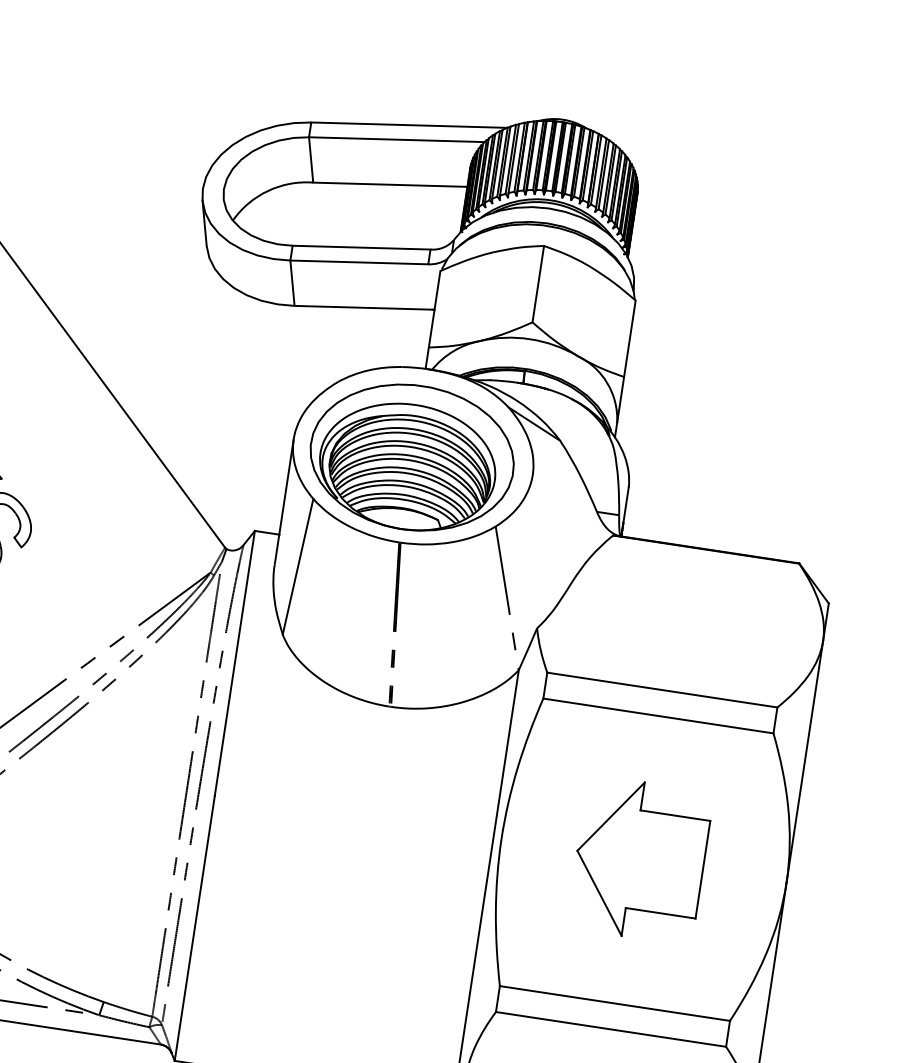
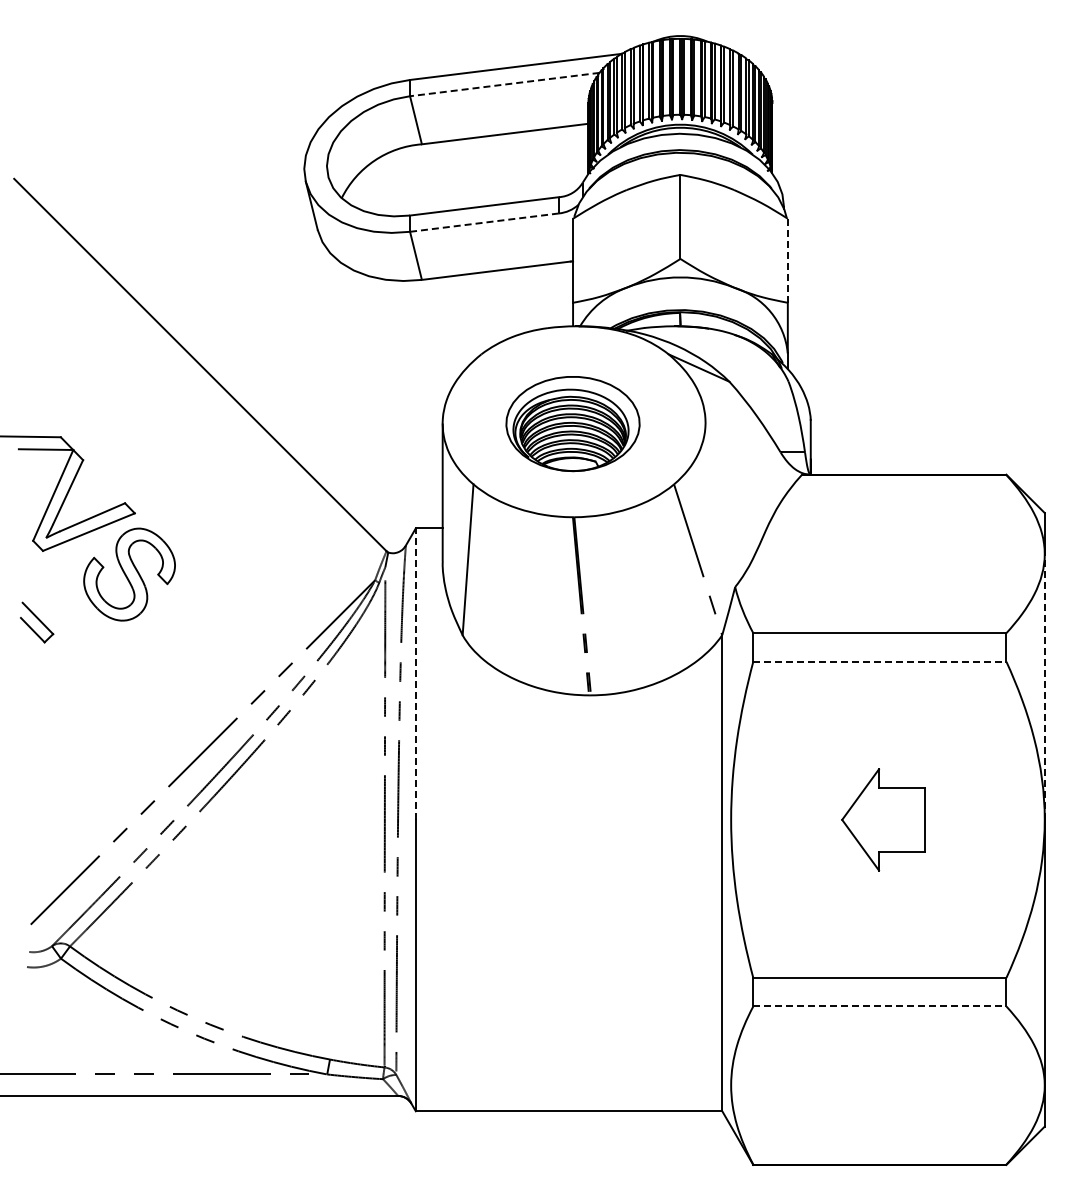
line: (396, 139) -> (504, 84), solid -> dashed
line: (359, 262) -> (484, 222), solid -> dashed
line: (629, 338) -> (787, 260), solid -> dashed
part: (411, 457) -> (572, 423), size x0.6
line: (234, 663) -> (415, 674), solid -> dashed
line: (658, 715) -> (879, 661), solid -> dashed
line: (804, 761) -> (1044, 686), solid -> dashed
part: (640, 859) -> (883, 819), size x0.6
line: (610, 1029) -> (879, 1006), solid -> dashed

